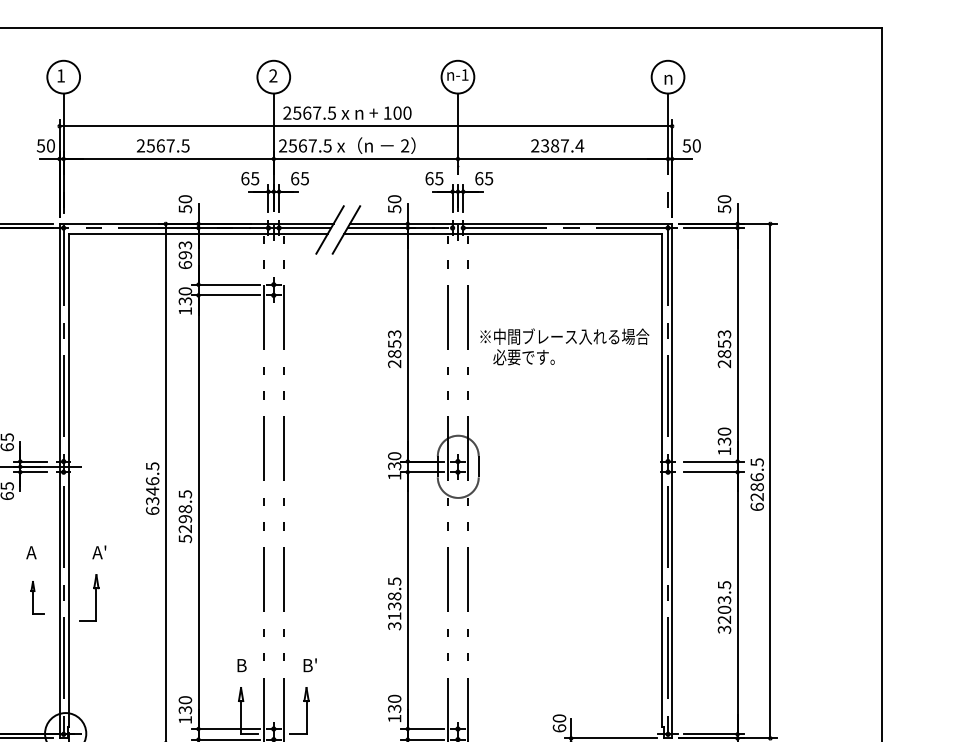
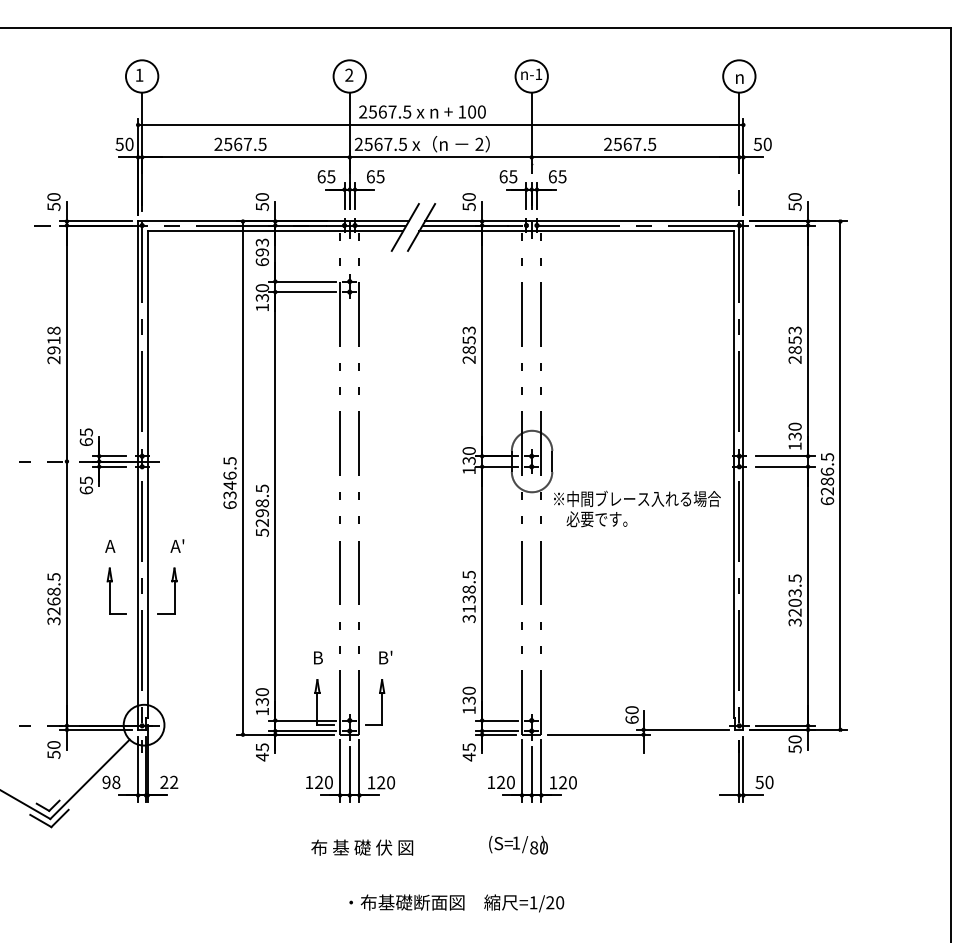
text: (562, 145) -> (635, 143), 2387.4 -> 2567.5
text: (564, 346) -> (637, 508), moved
part: (37, 597) -> (116, 590), size x1.43

